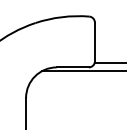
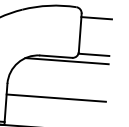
line: (109, 26) -> (95, 18), added
line: (75, 108) -> (55, 97), added

